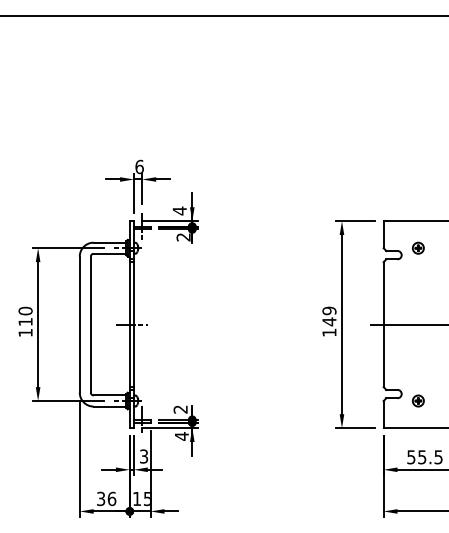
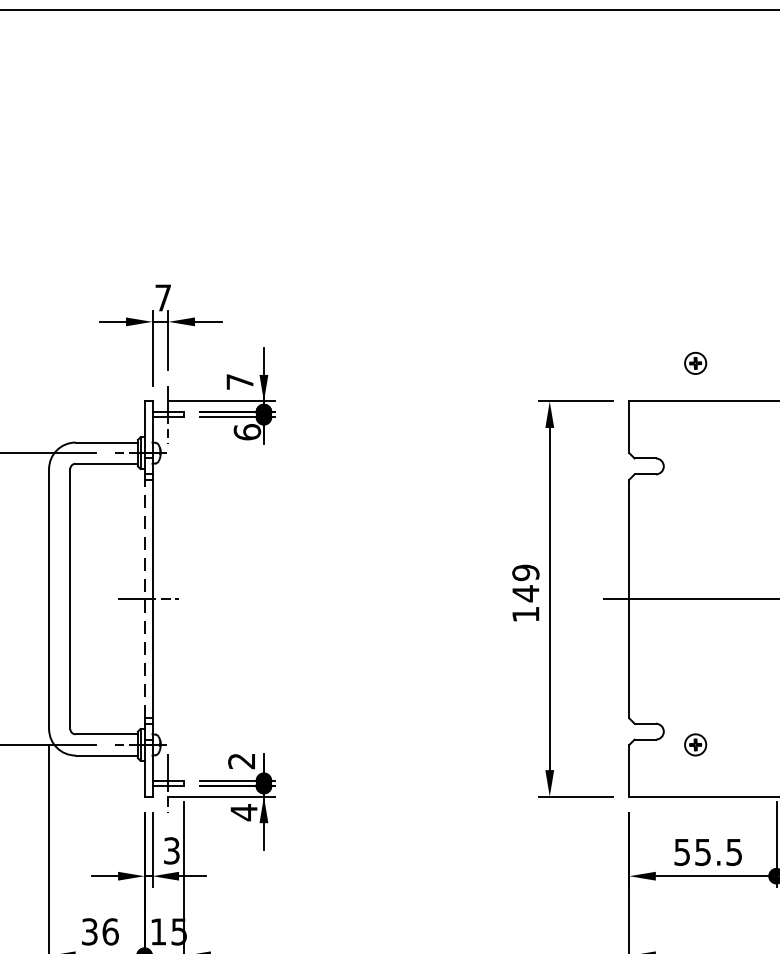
text: (139, 166) -> (163, 297), 6 -> 7
text: (179, 210) -> (239, 381), 4 -> 7
text: (183, 237) -> (247, 432), 2 -> 6
part: (418, 247) -> (695, 361), moved
line: (129, 324) -> (144, 598), solid -> dashed

